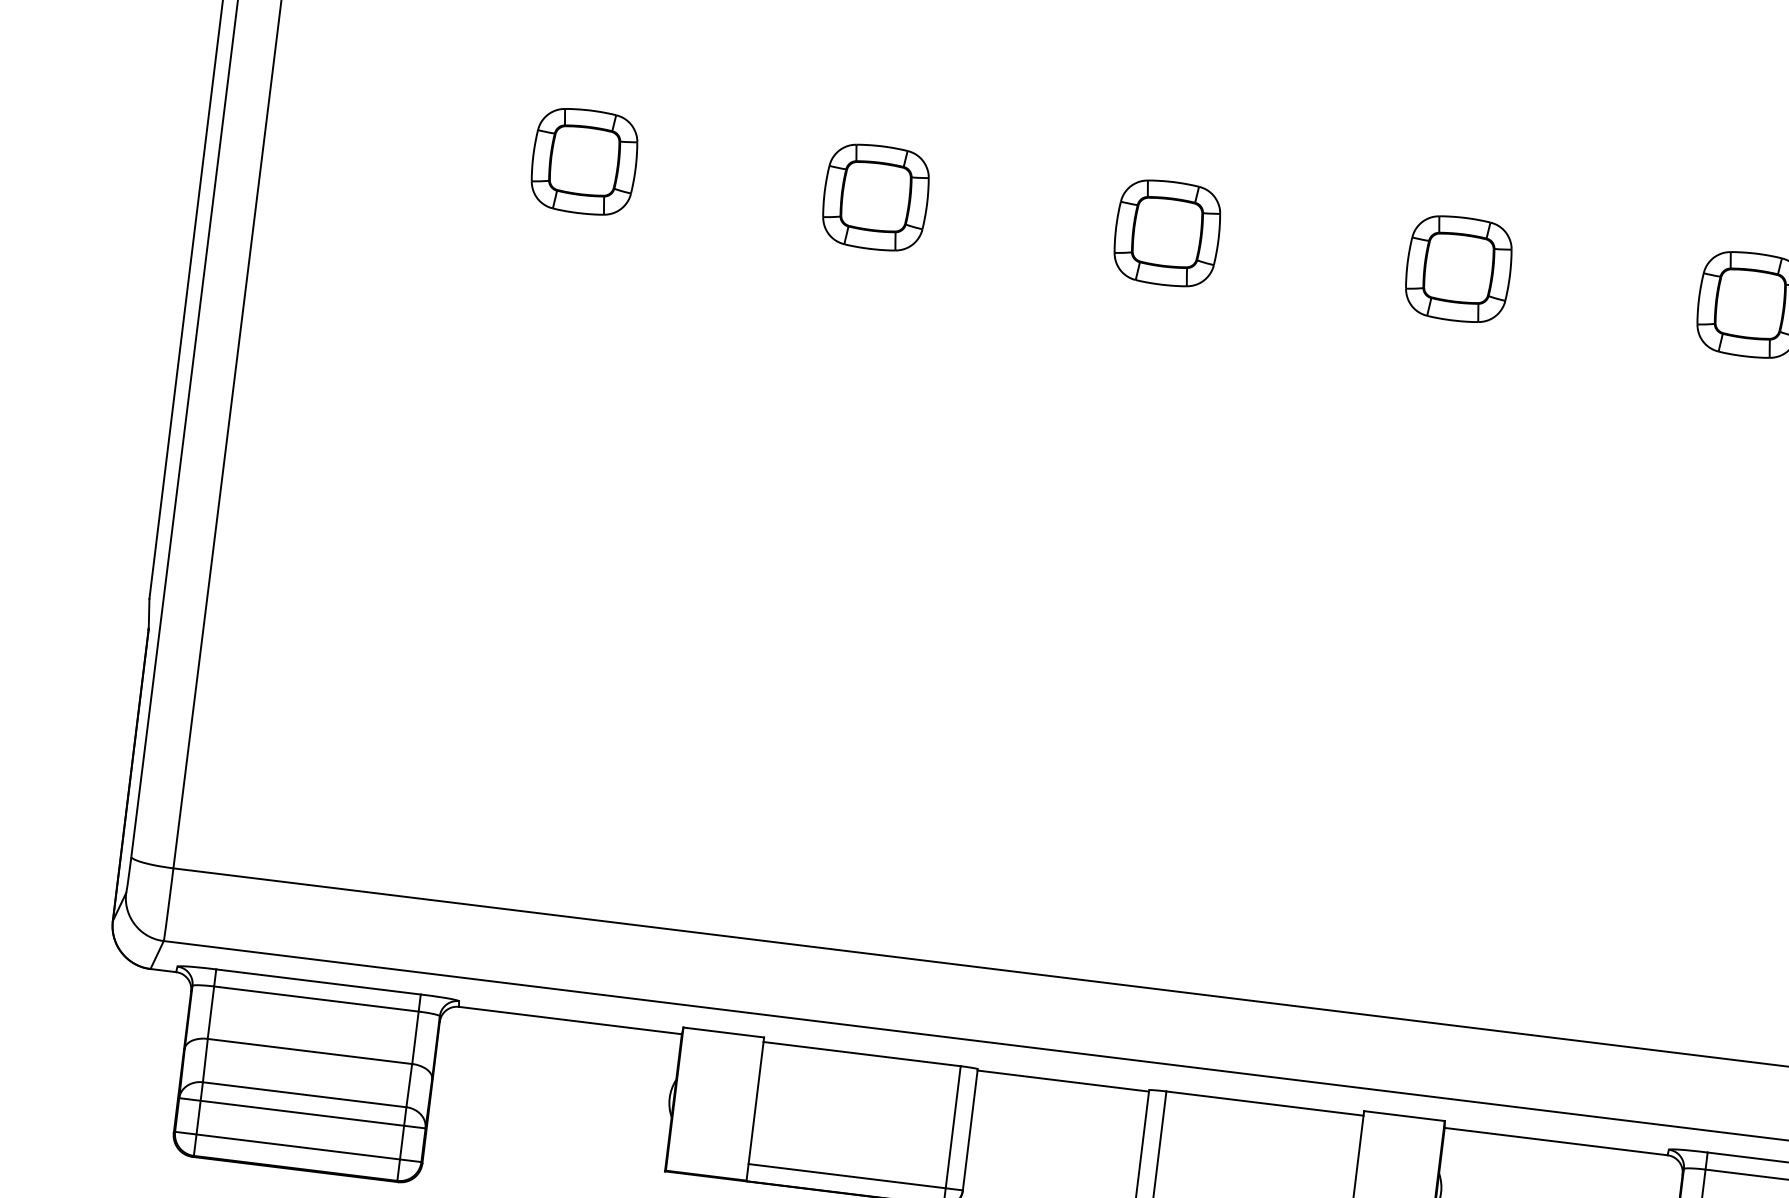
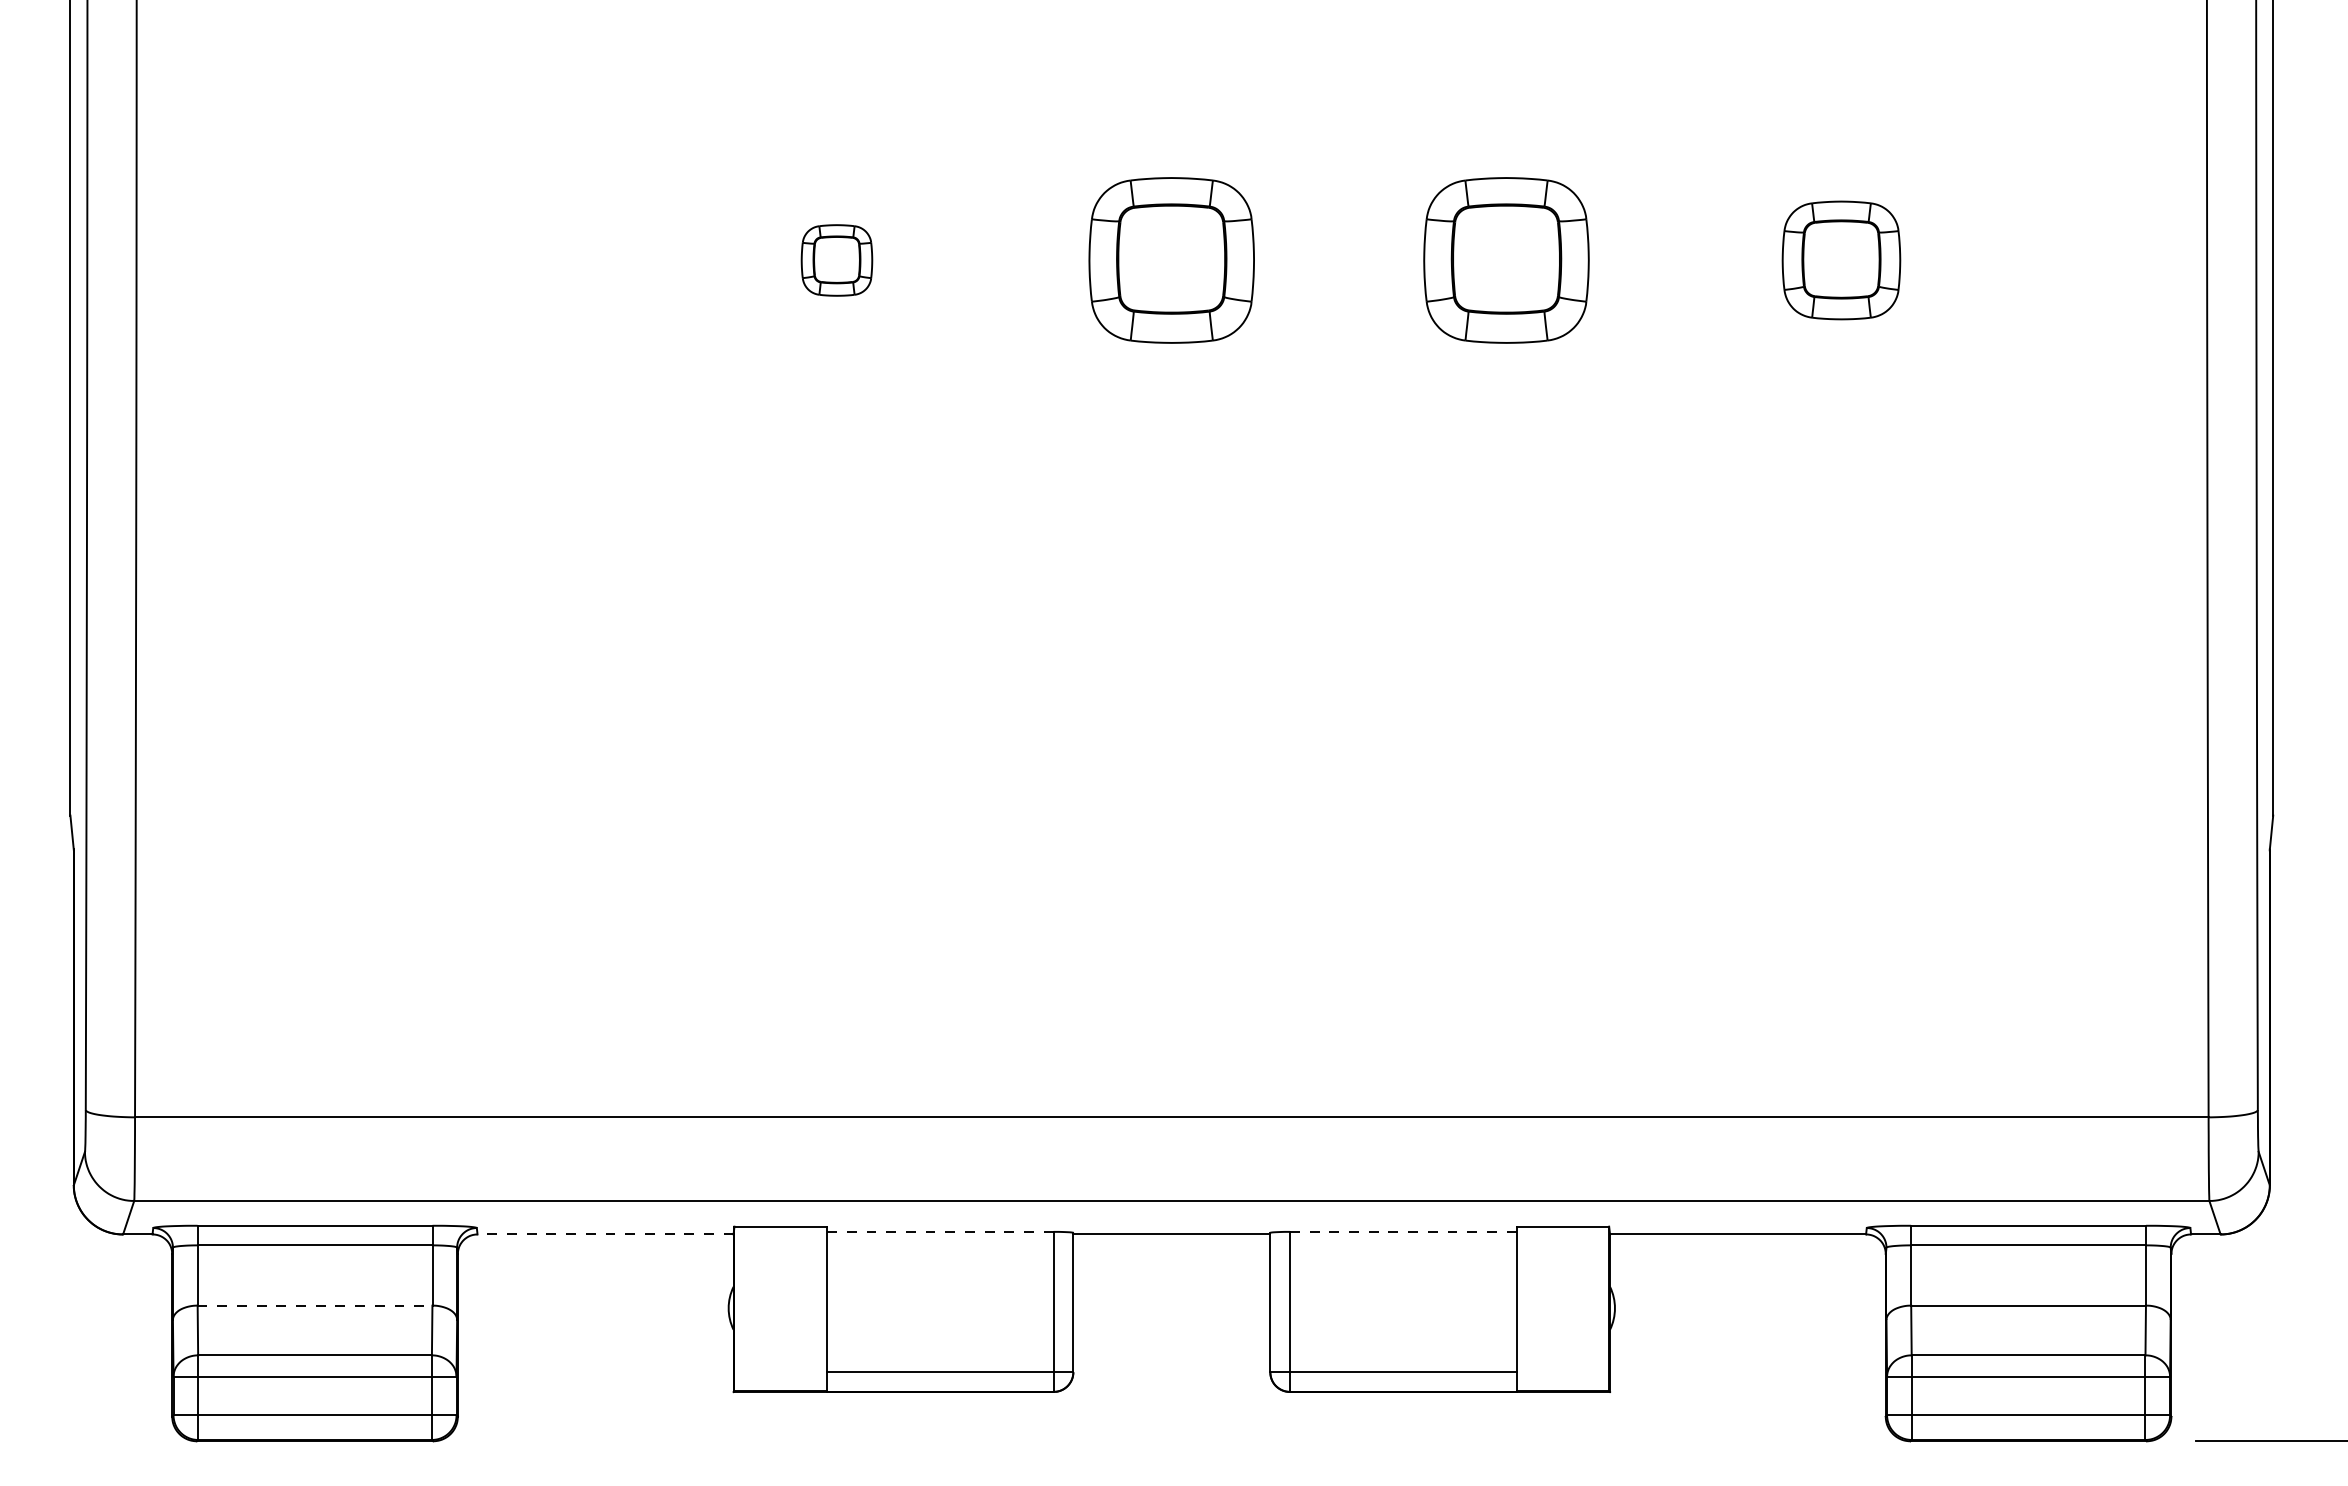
part: (583, 161) -> (501, 260), removed
part: (875, 197) -> (836, 260), size x0.6
part: (1167, 233) -> (1171, 260), size x1.4
part: (1458, 269) -> (1506, 260), size x1.4
line: (570, 1020) -> (605, 1234), solid -> dashed
line: (310, 1051) -> (315, 1305), solid -> dashed
line: (861, 1053) -> (939, 1231), solid -> dashed
line: (1264, 1103) -> (1402, 1231), solid -> dashed

